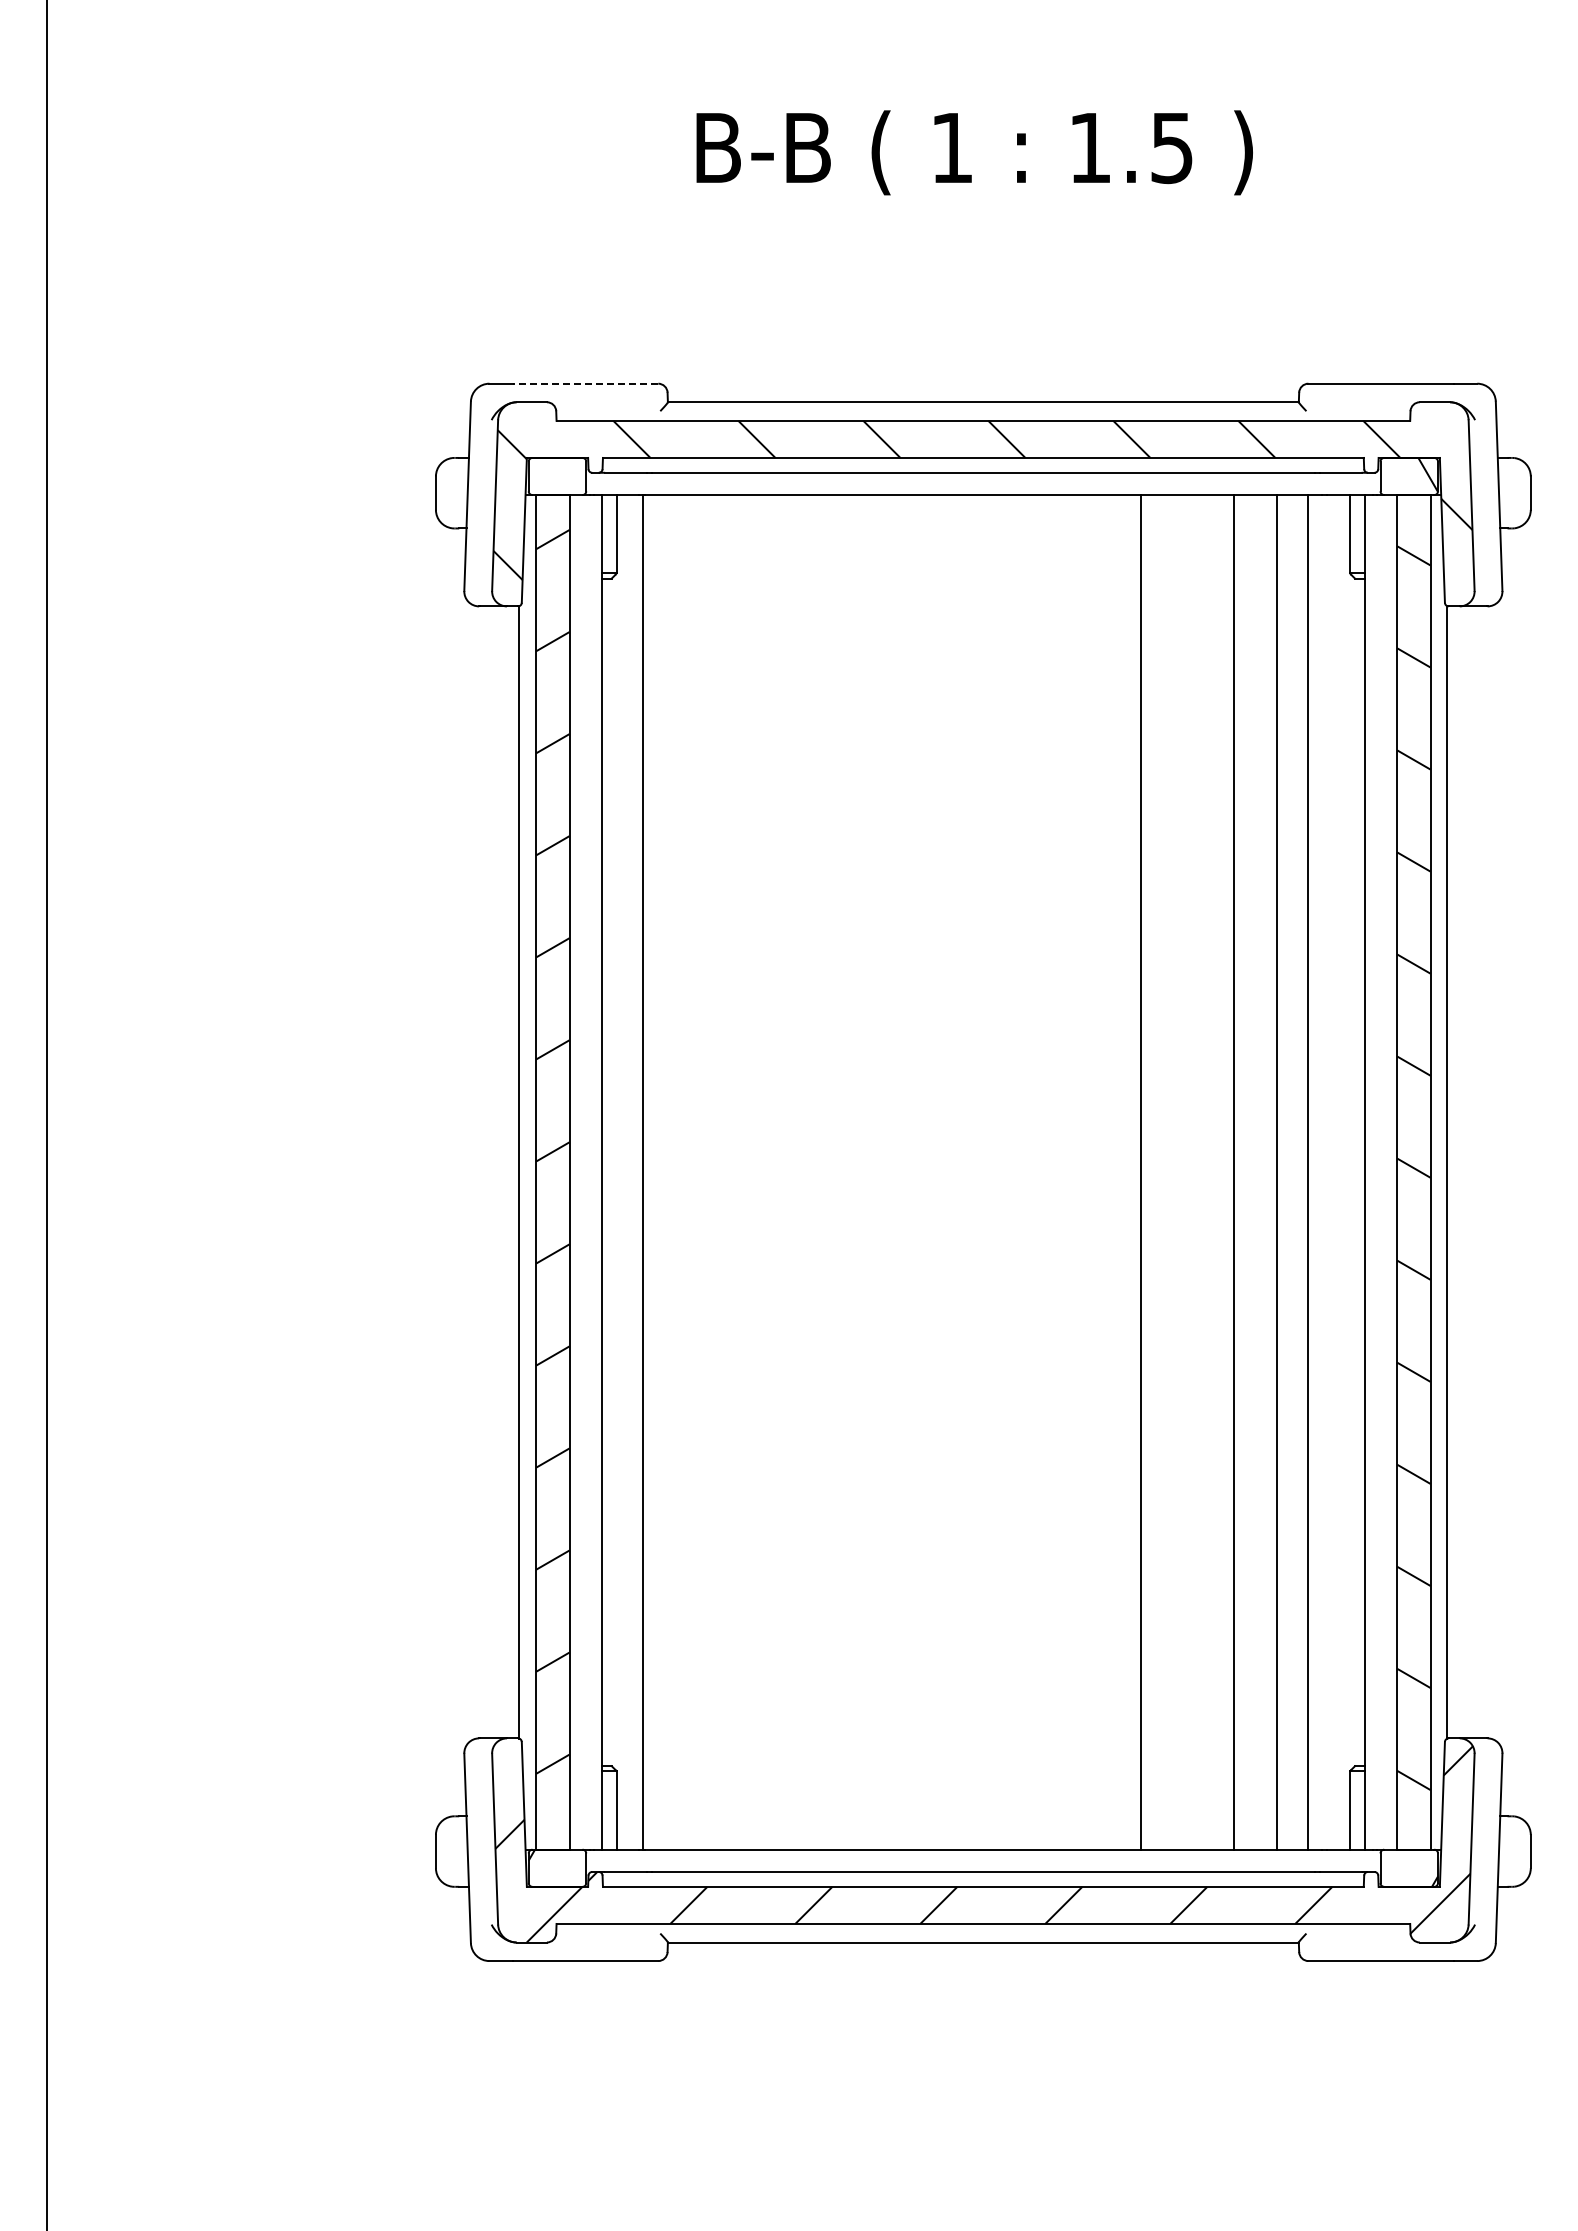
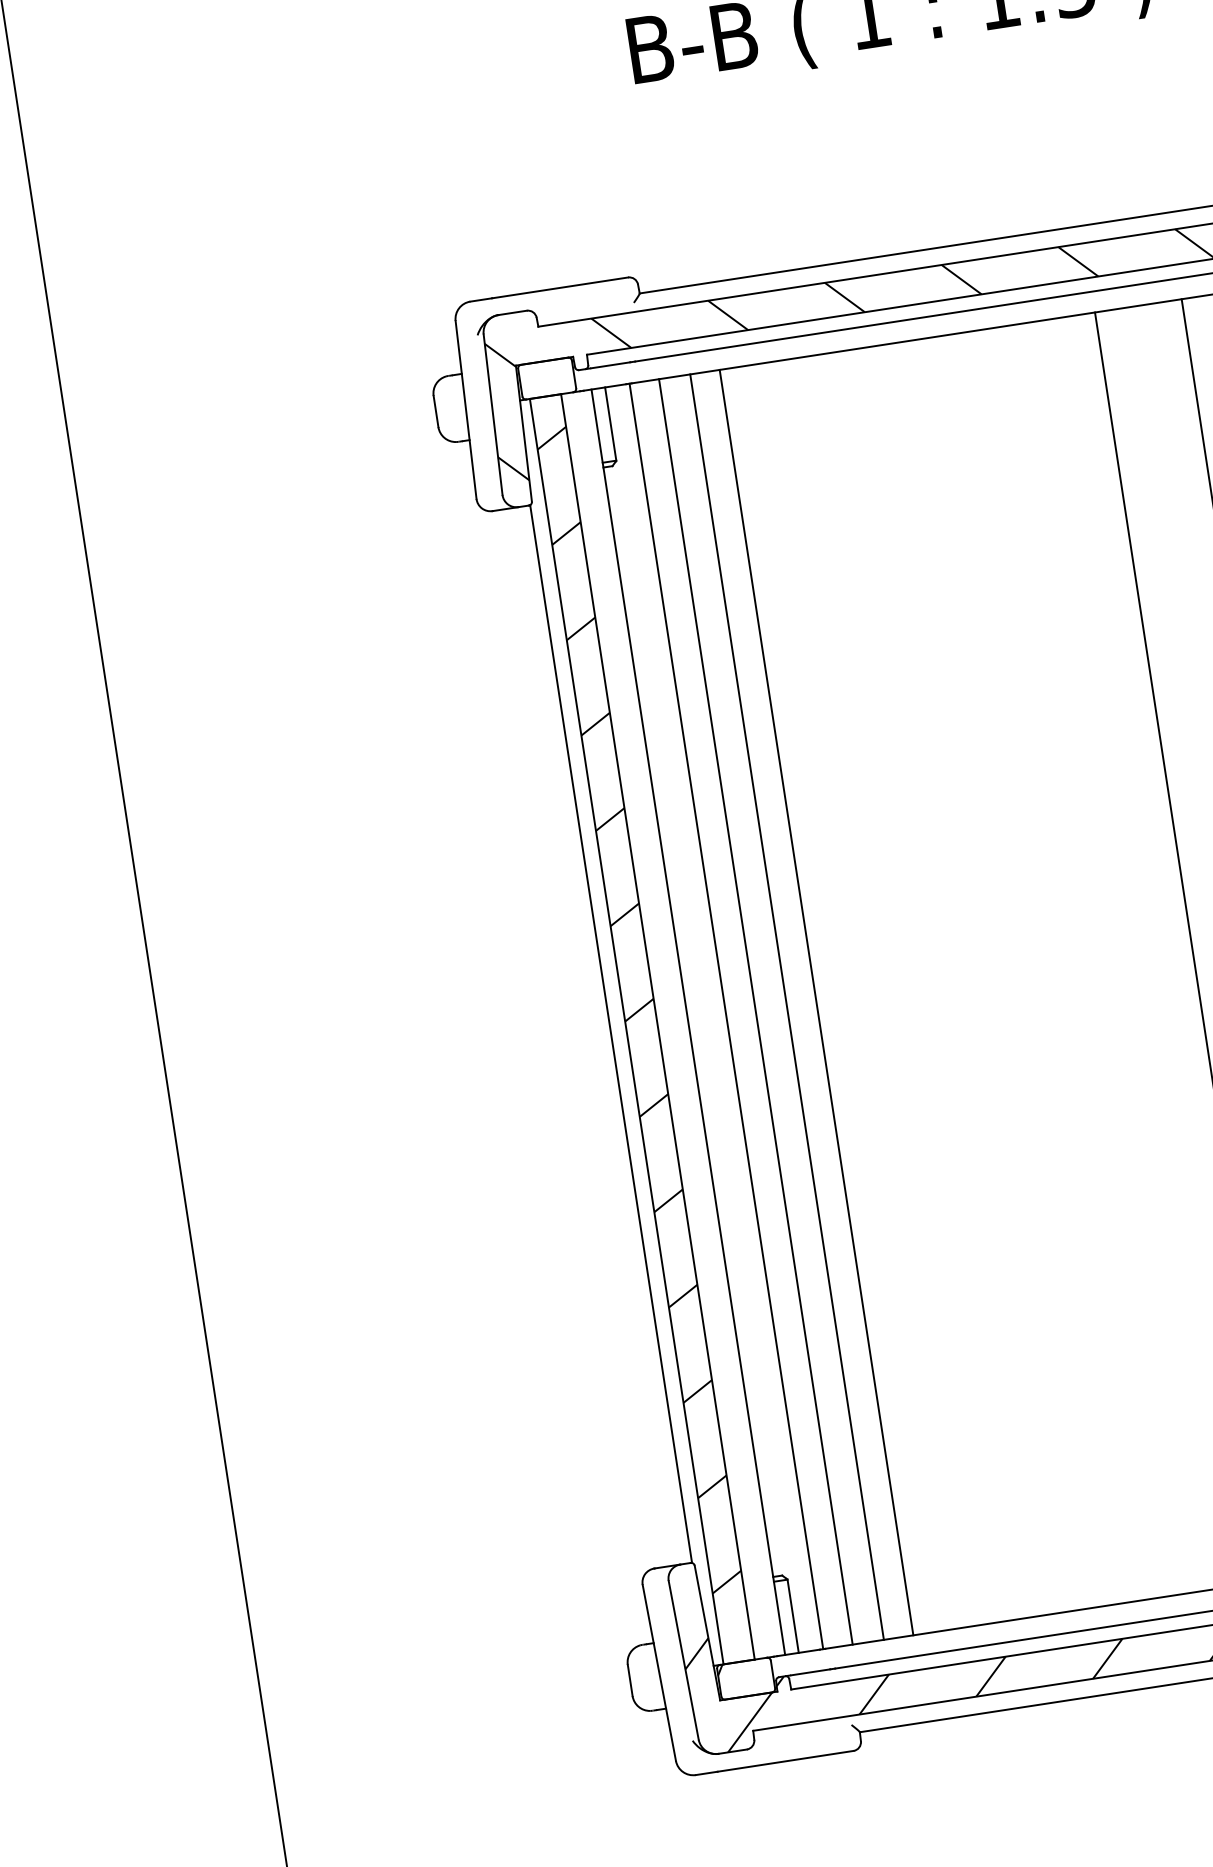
line: (585, 383) -> (560, 287), dashed -> solid
line: (674, 1172) -> (755, 1012), added
line: (707, 1172) -> (786, 1007), added
line: (739, 1172) -> (816, 1002), added

